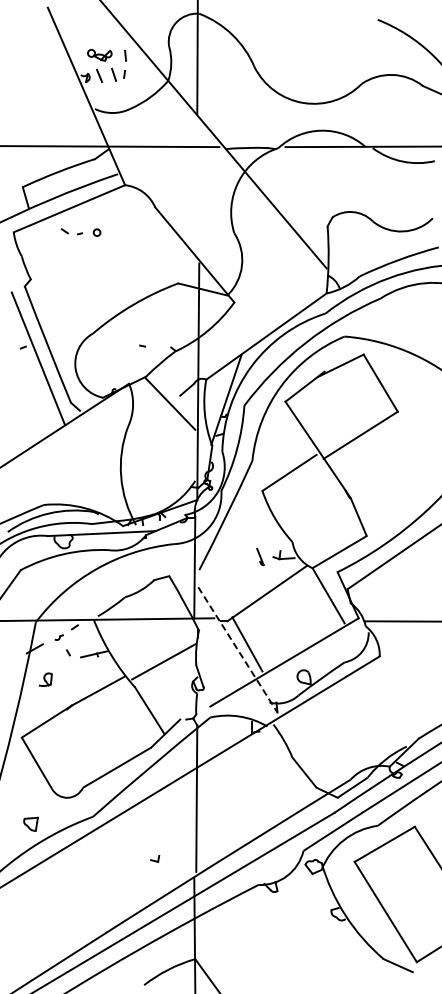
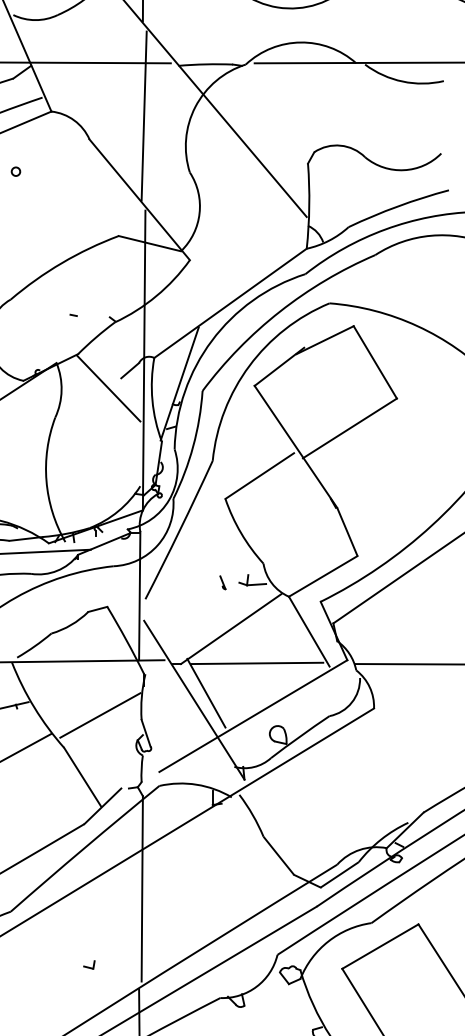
line: (198, 188) -> (144, 115), added
part: (260, 557) -> (222, 583), size x0.62
line: (287, 620) -> (257, 663), added
line: (238, 650) -> (195, 701), dashed -> solid

